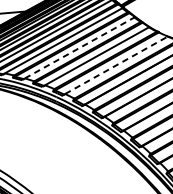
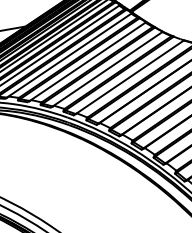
line: (79, 48) -> (88, 61), dashed -> solid
line: (116, 64) -> (130, 76), dashed -> solid

